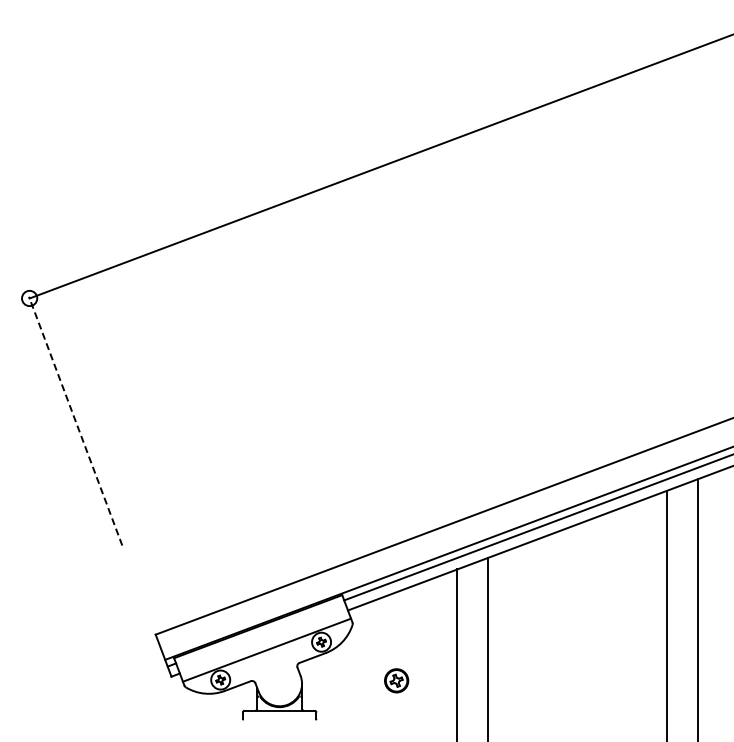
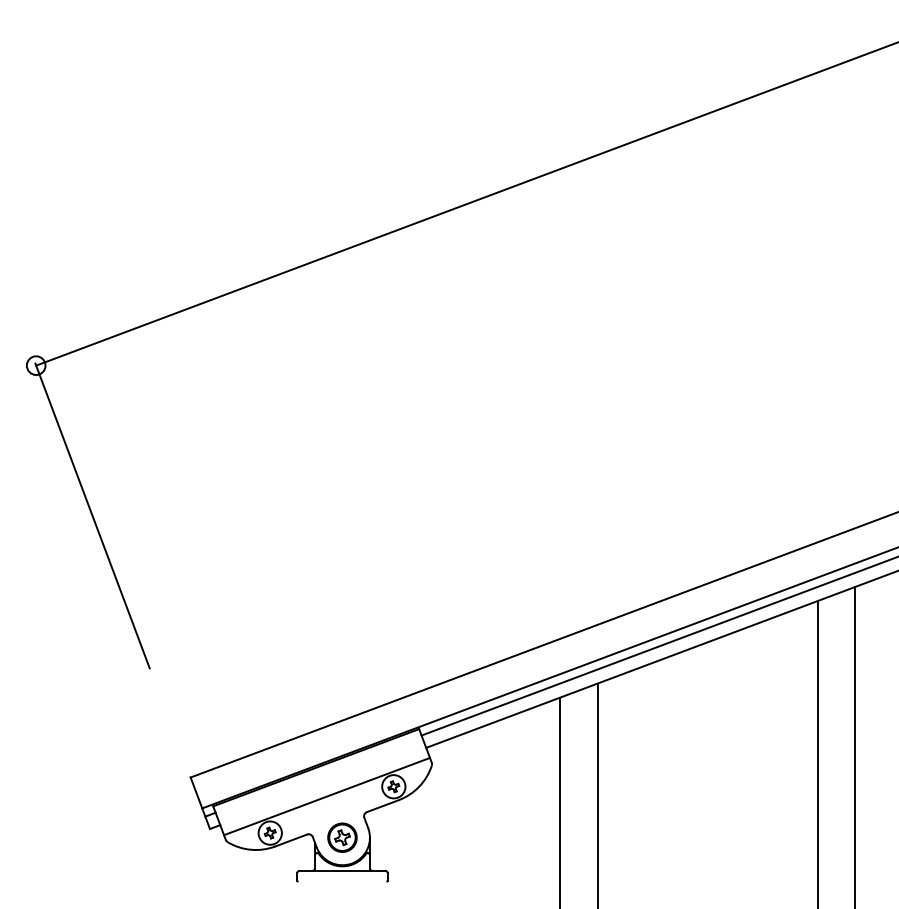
line: (75, 421) -> (92, 516), dashed -> solid
part: (396, 680) -> (342, 837), moved

